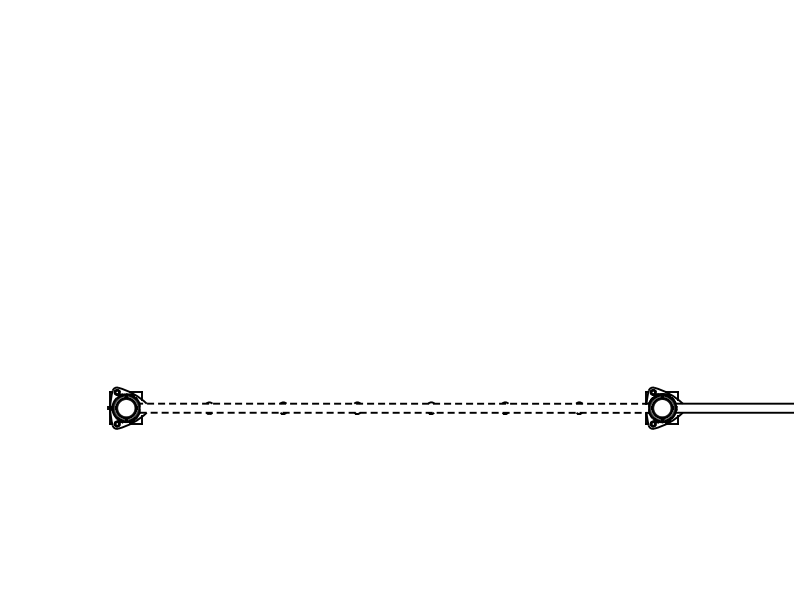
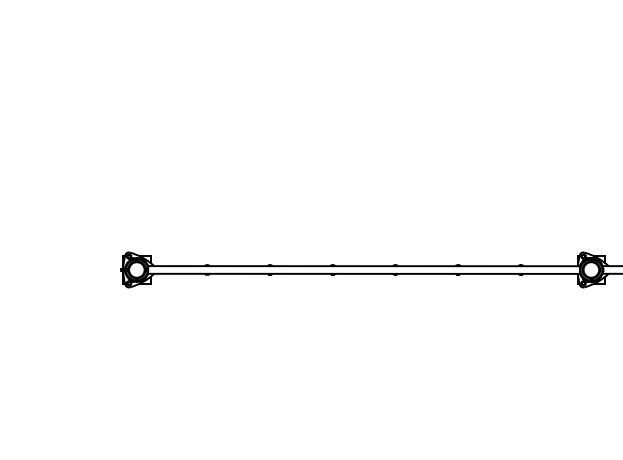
line: (394, 403) -> (364, 265), dashed -> solid
line: (394, 412) -> (364, 273), dashed -> solid

